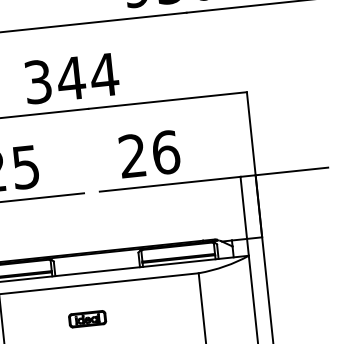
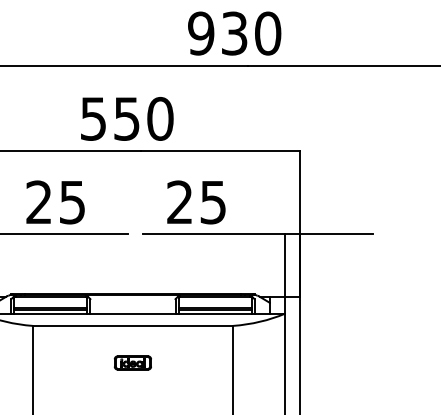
text: (71, 78) -> (127, 118), 344 -> 550
text: (166, 152) -> (213, 202), 26 -> 25
part: (87, 318) -> (132, 362), moved

